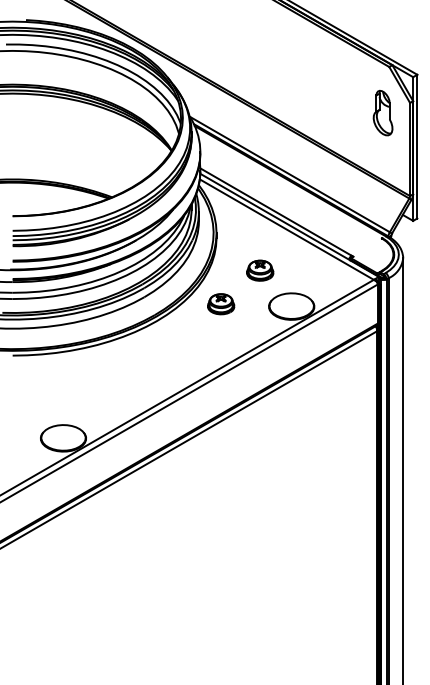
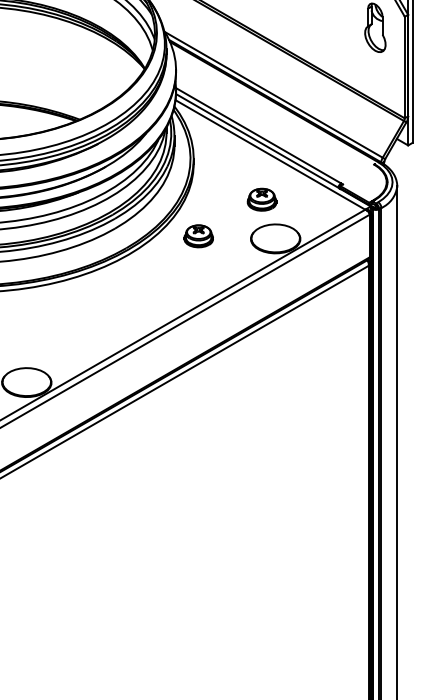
part: (260, 270) -> (262, 199), moved

